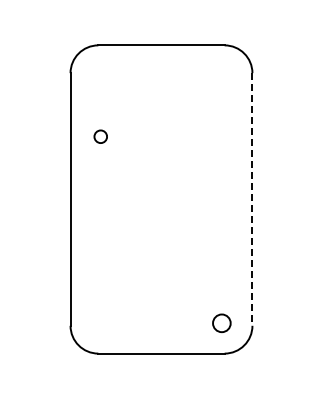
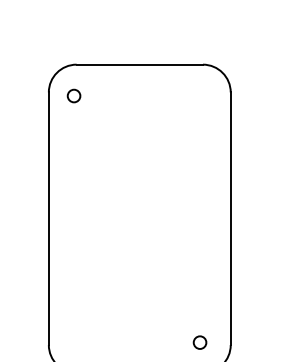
circle: (100, 136) -> (73, 95), moved
line: (252, 199) -> (230, 218), dashed -> solid
circle: (221, 323) -> (199, 342), size x0.71

